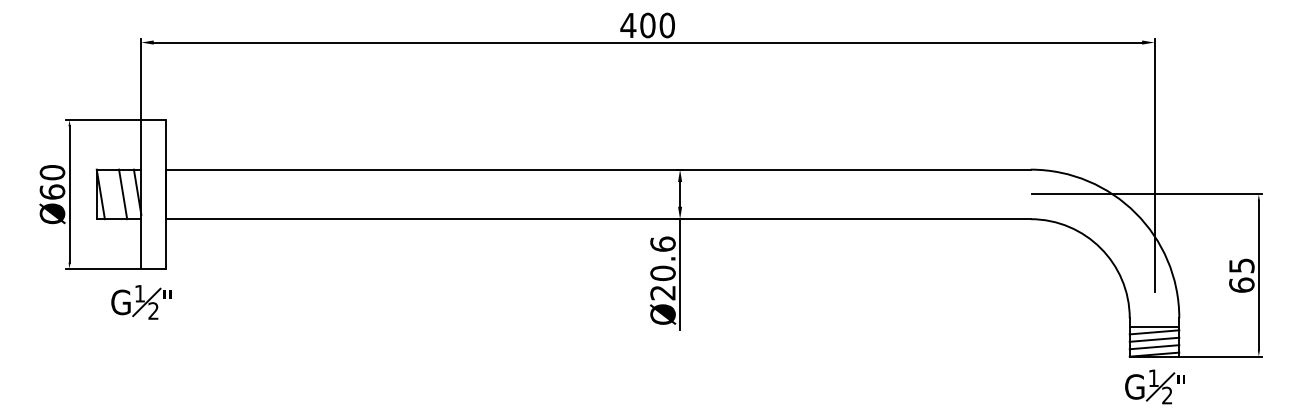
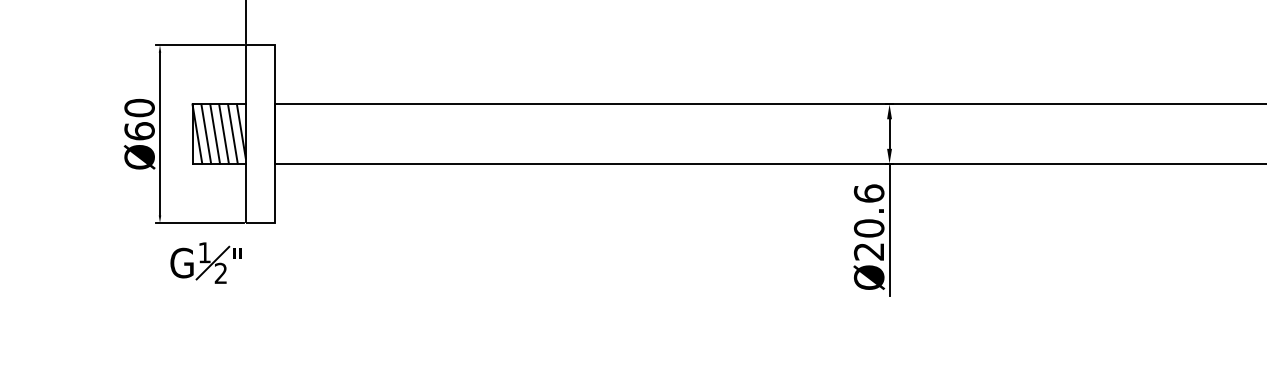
line: (108, 194) -> (206, 134), added
line: (115, 194) -> (214, 134), added
line: (130, 194) -> (232, 134), added
part: (141, 302) -> (206, 263), moved

